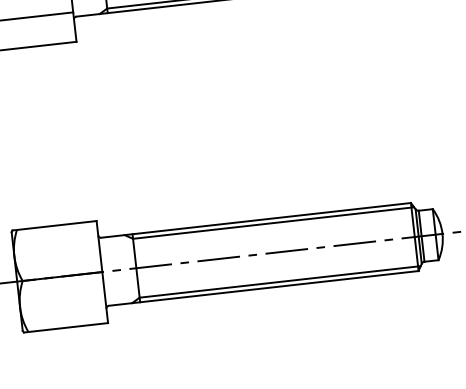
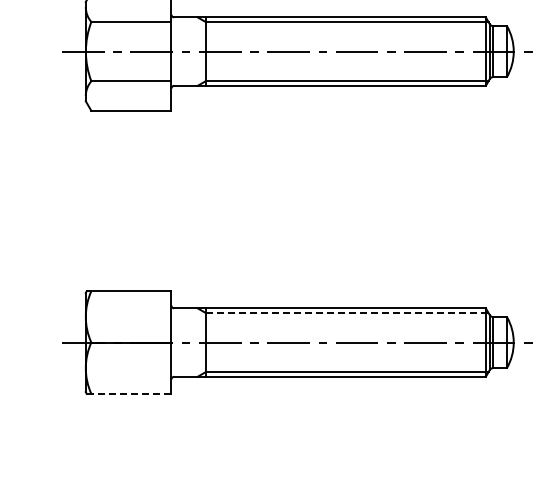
line: (273, 222) -> (347, 312), solid -> dashed
line: (66, 327) -> (129, 393), solid -> dashed

